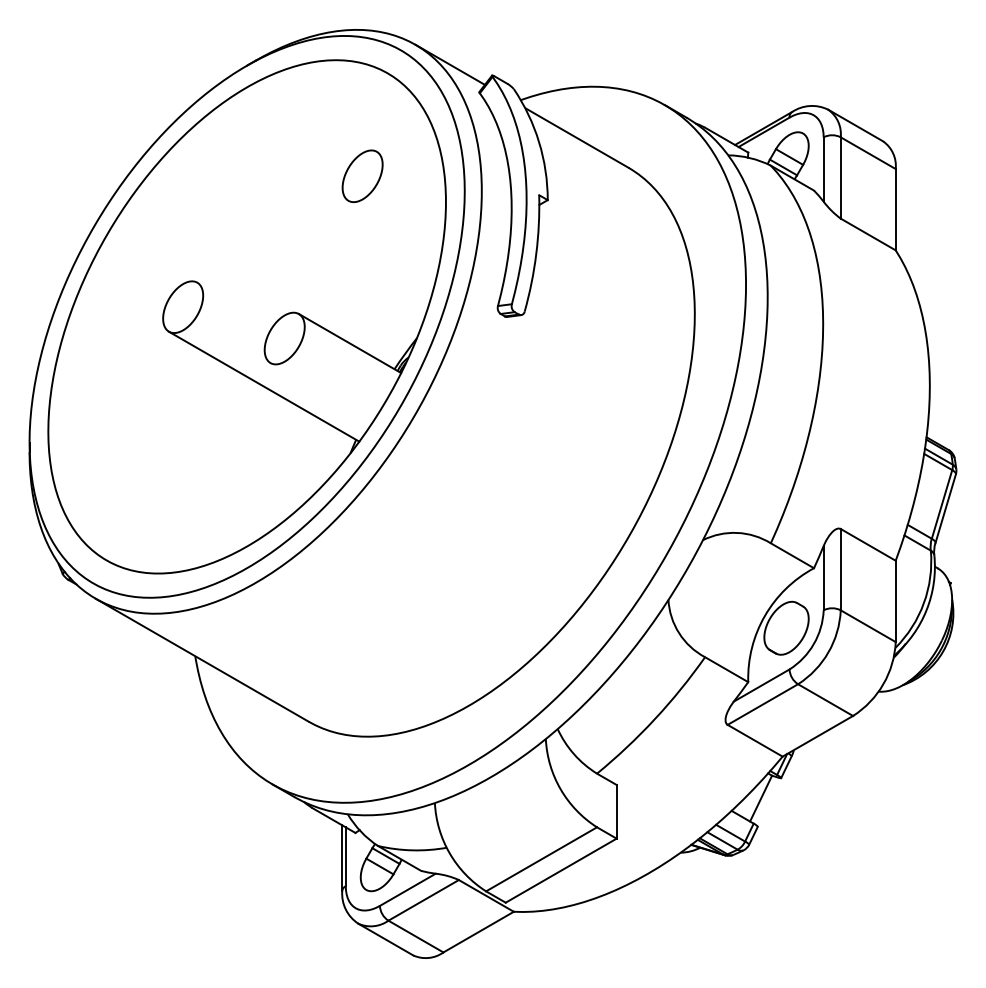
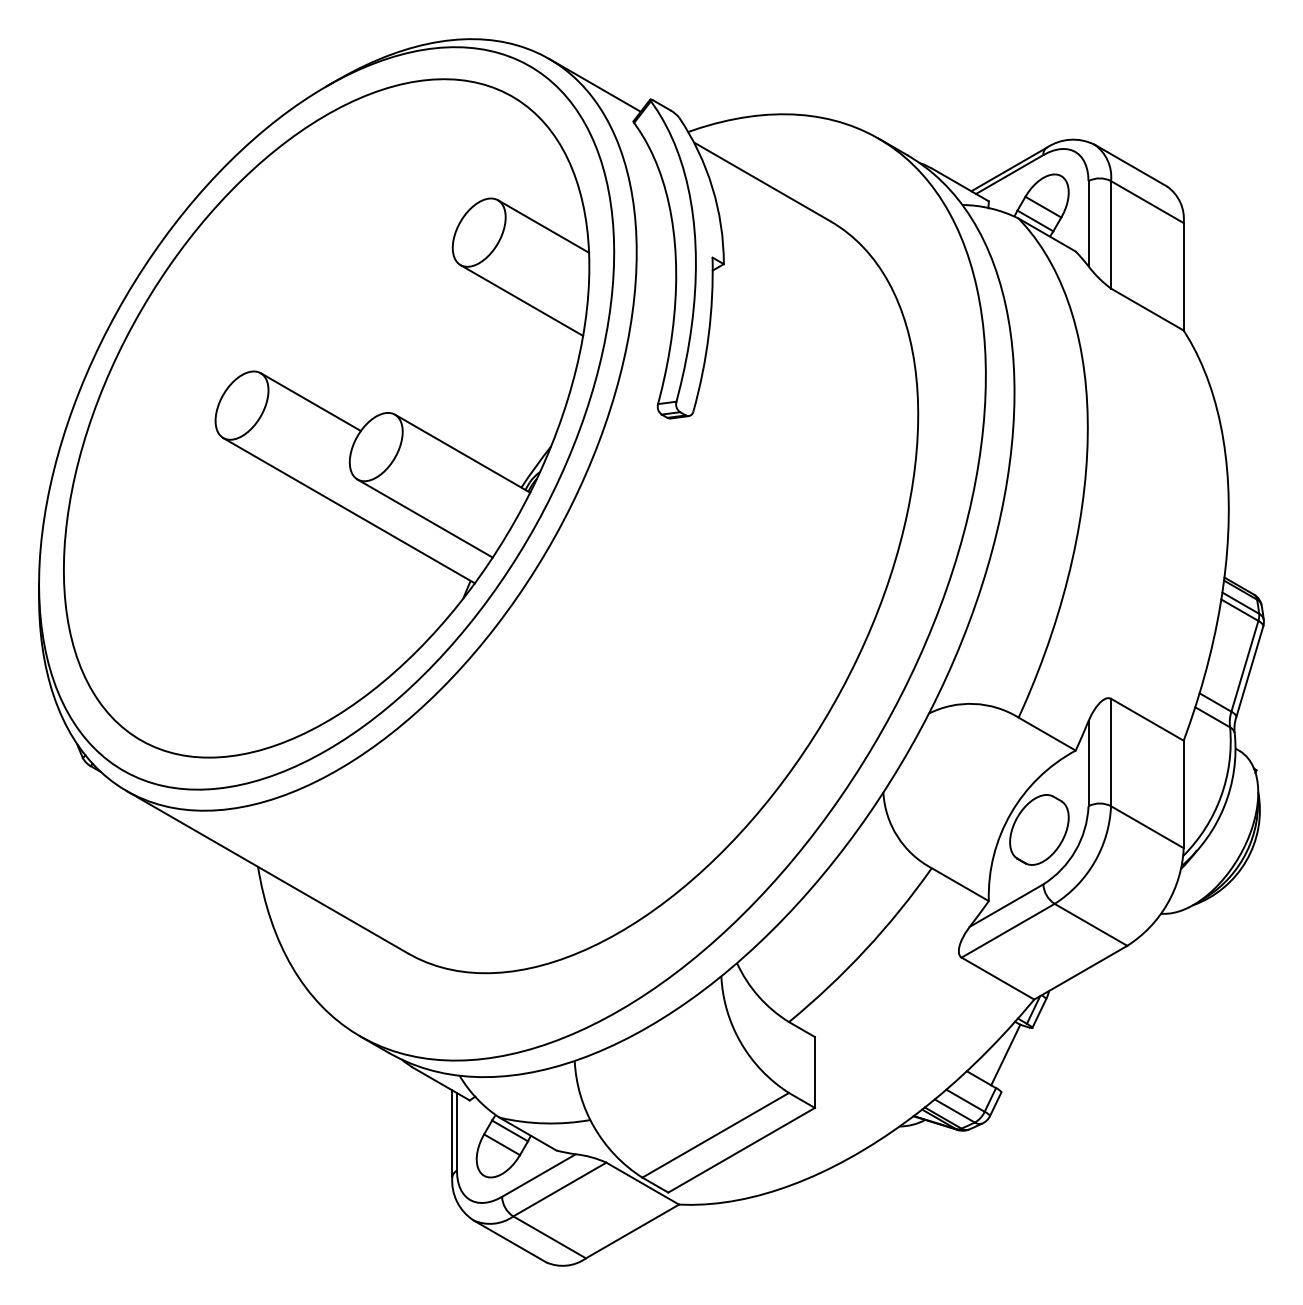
line: (411, 171) -> (543, 226), added
line: (394, 227) -> (521, 300), added
line: (234, 304) -> (310, 402), added
line: (321, 392) -> (424, 518), added

